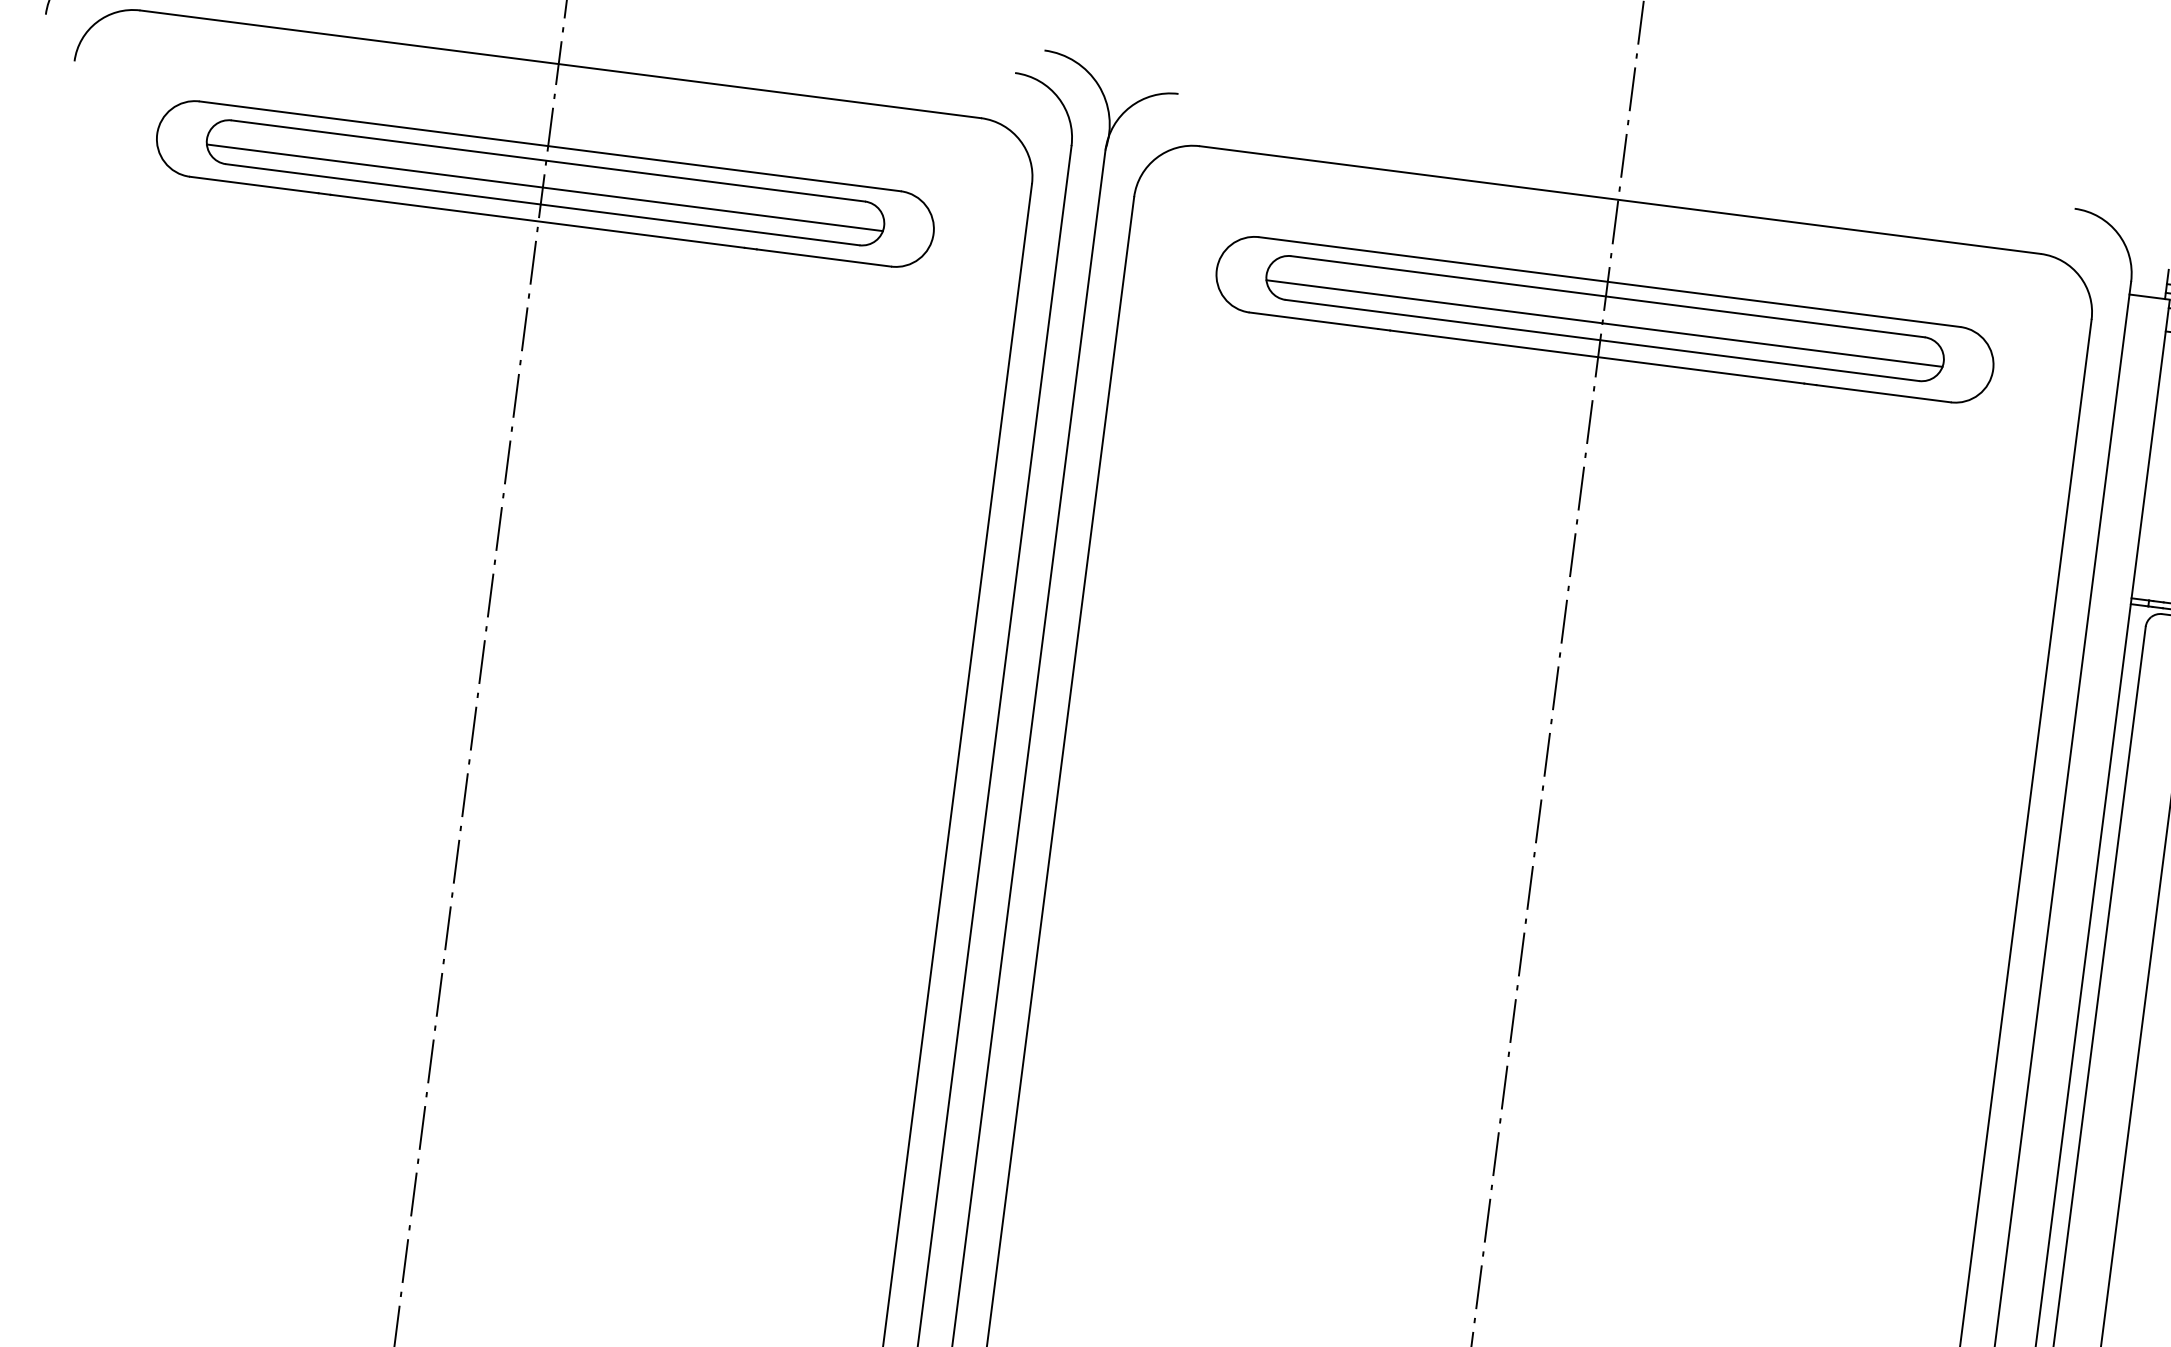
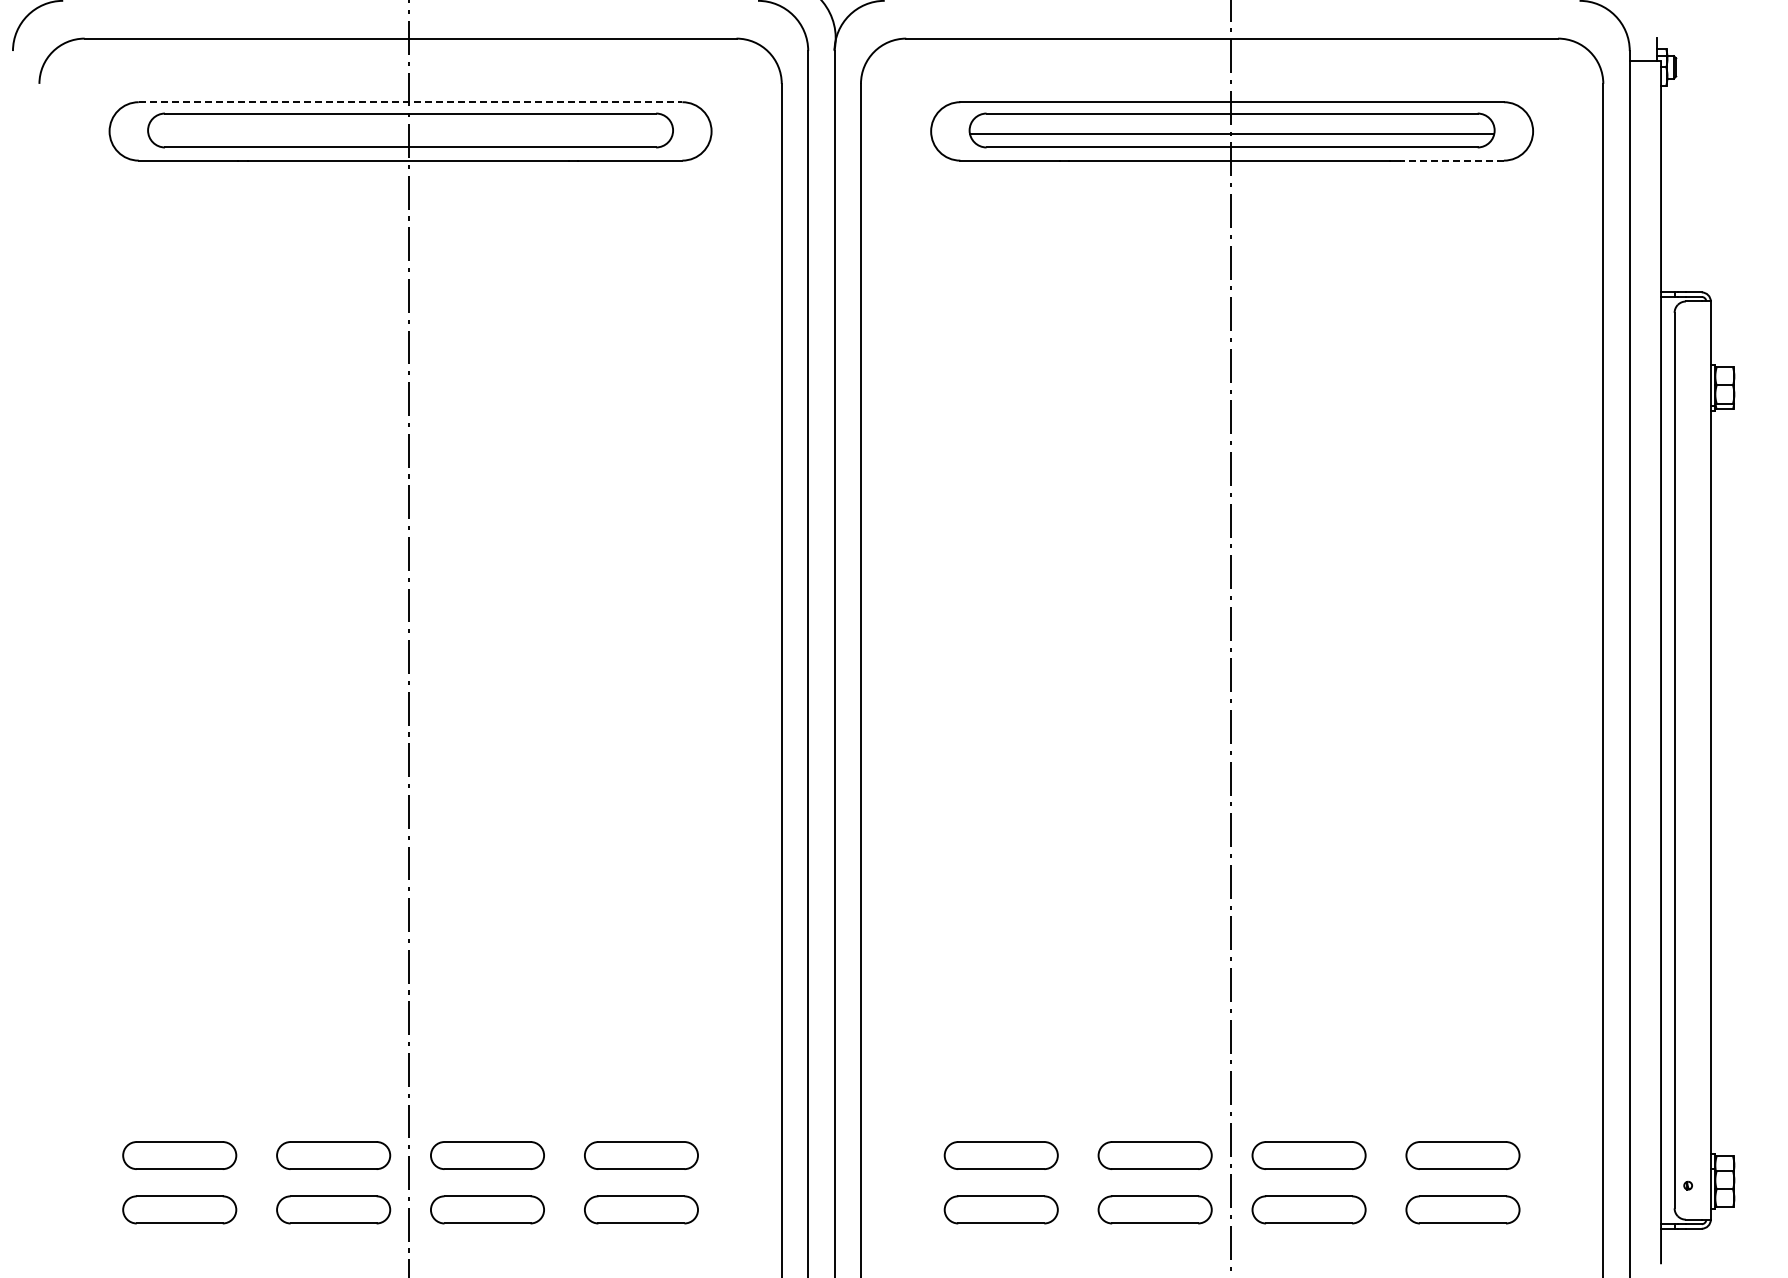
line: (550, 146) -> (410, 102), solid -> dashed
line: (544, 187) -> (410, 134), removed
line: (1883, 393) -> (1451, 160), solid -> dashed

